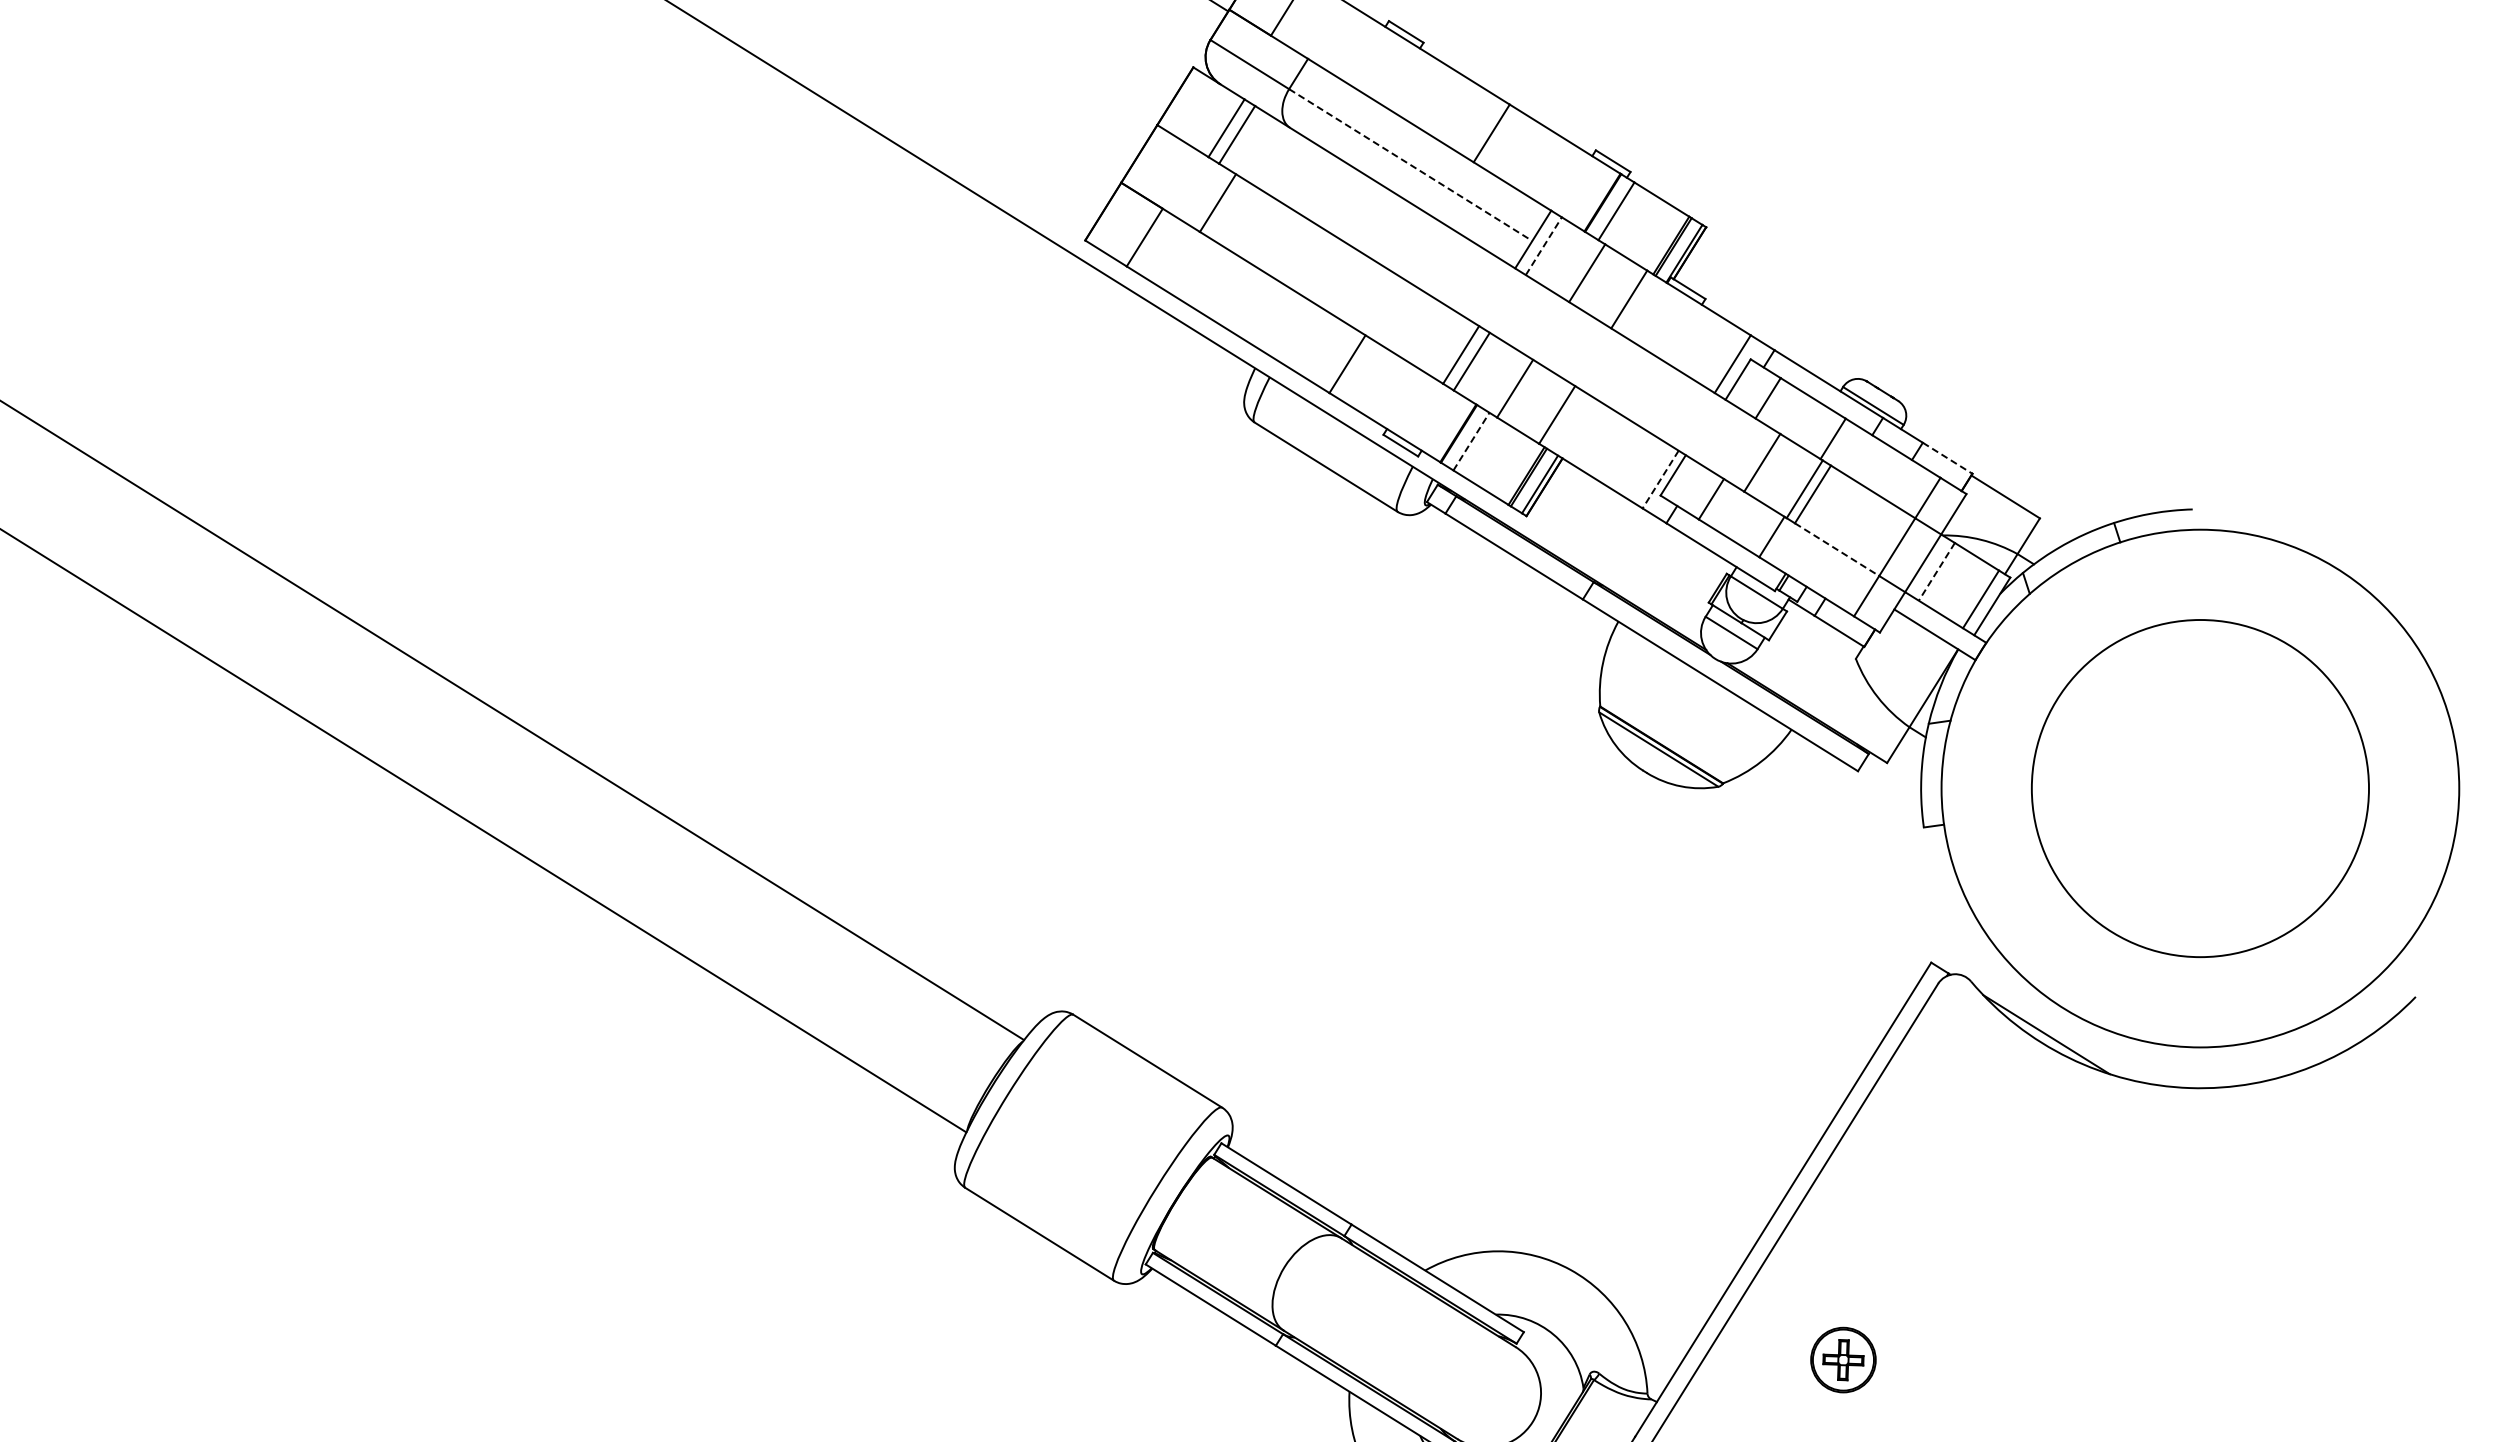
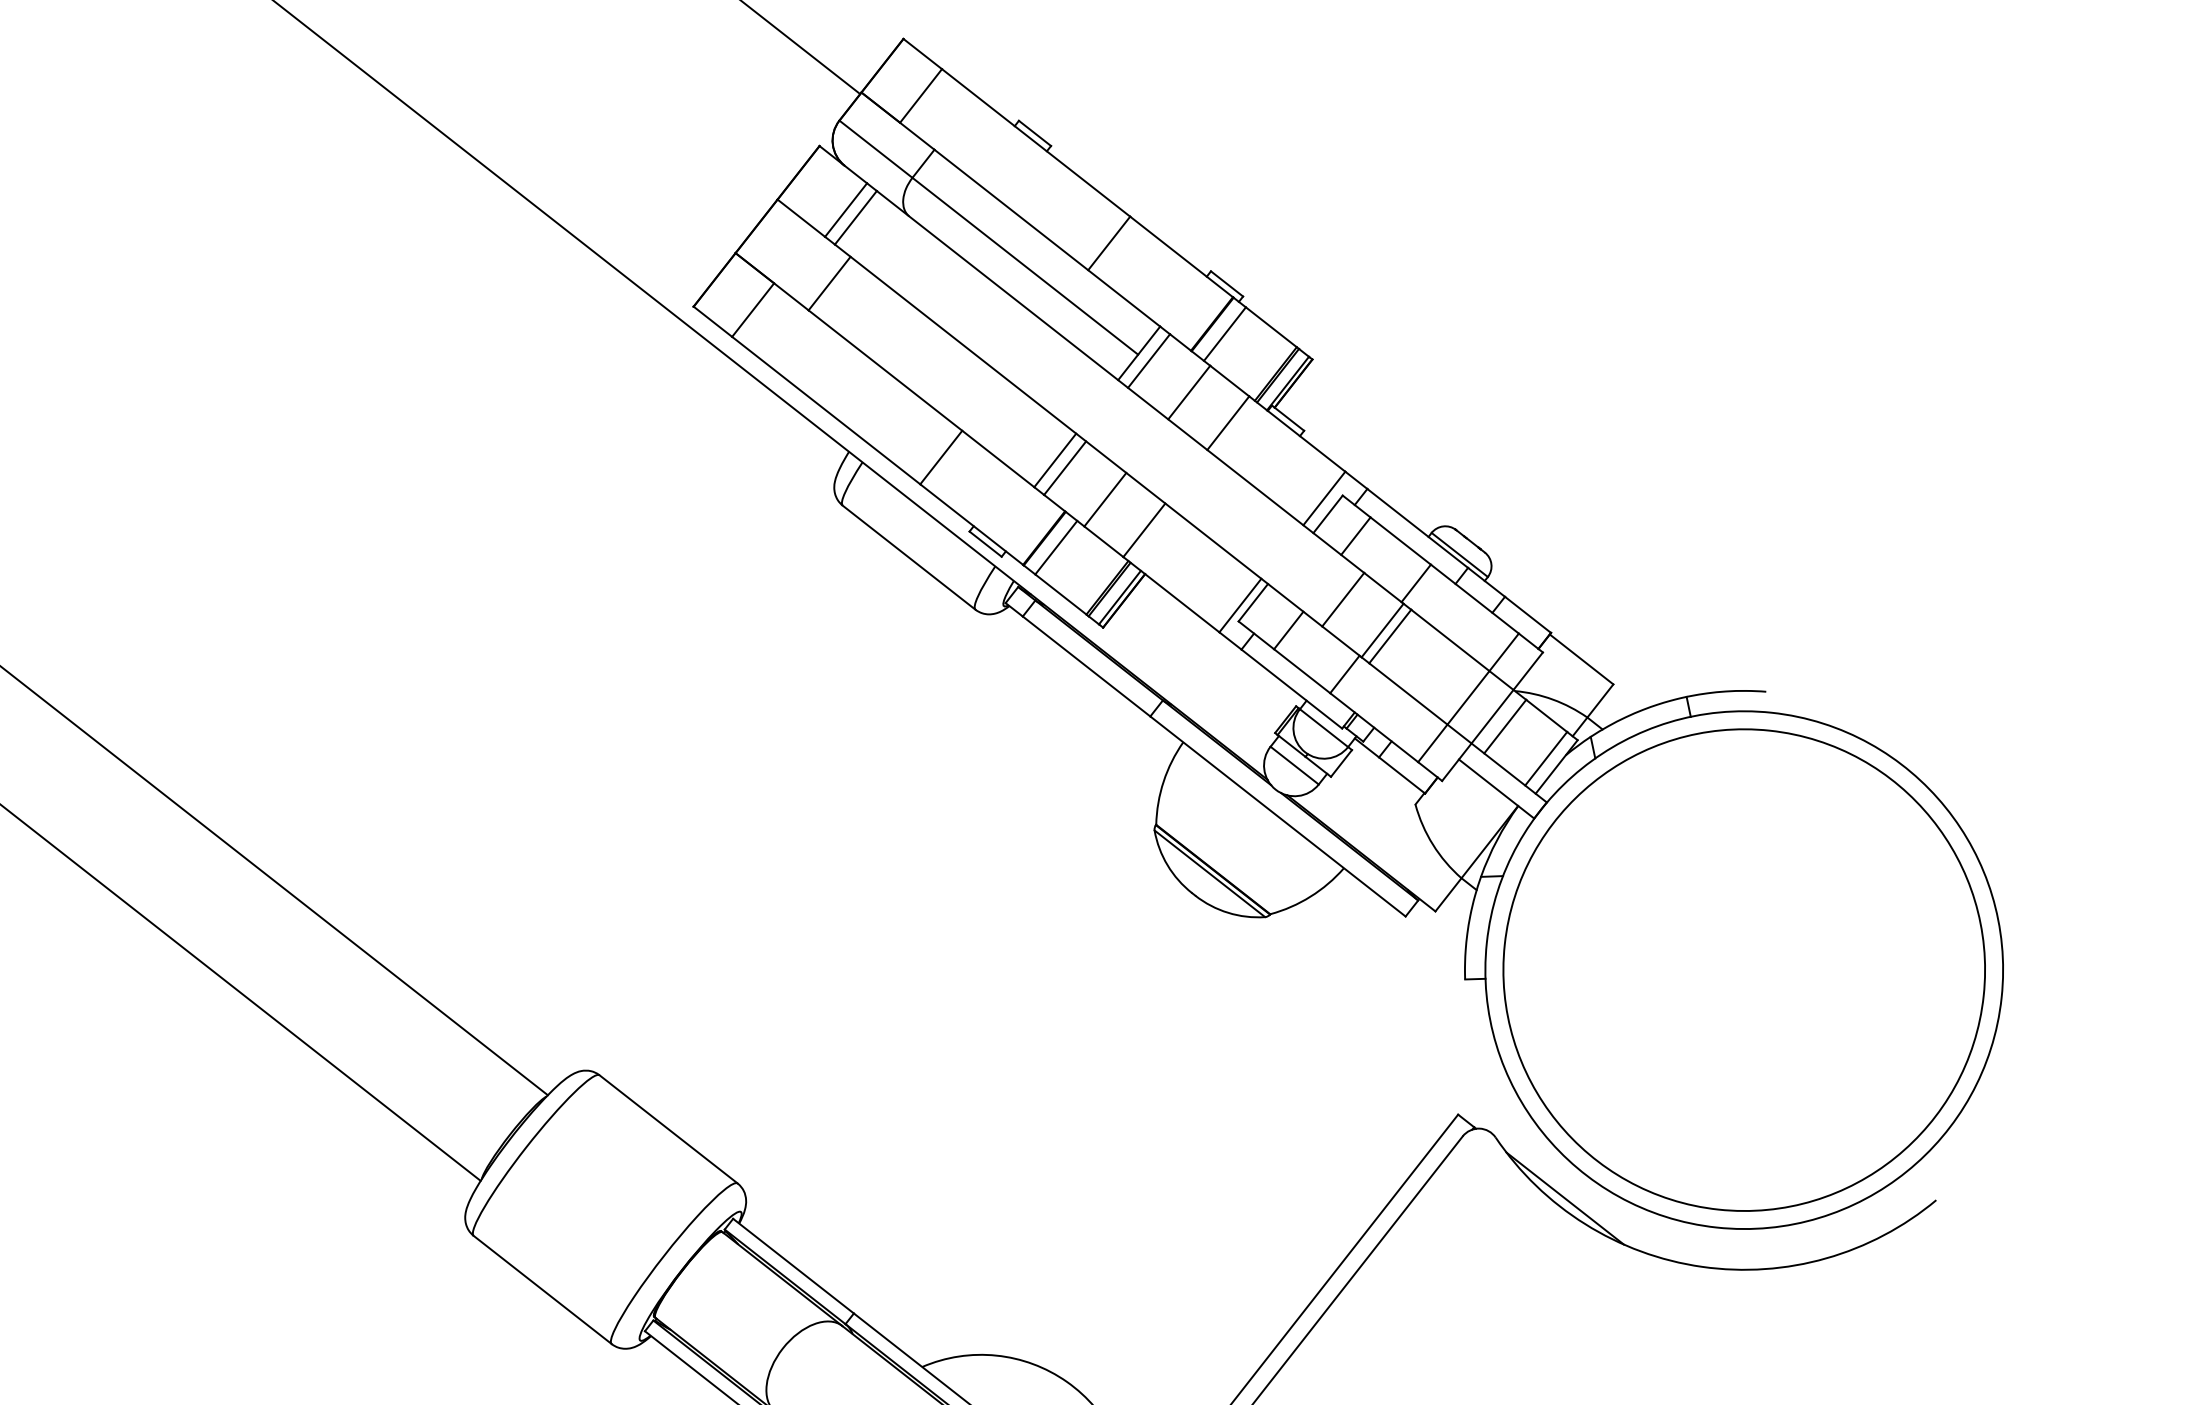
line: (1411, 165) -> (1026, 266), dashed -> solid
line: (1544, 245) -> (1149, 360), dashed -> solid
line: (1471, 441) -> (1056, 547), dashed -> solid
line: (1948, 458) -> (1528, 615), dashed -> solid
line: (1660, 480) -> (1240, 606), dashed -> solid
line: (1837, 549) -> (1408, 693), dashed -> solid
line: (1936, 572) -> (1504, 727), dashed -> solid
circle: (2200, 788) -> (1744, 970), size x1.43

